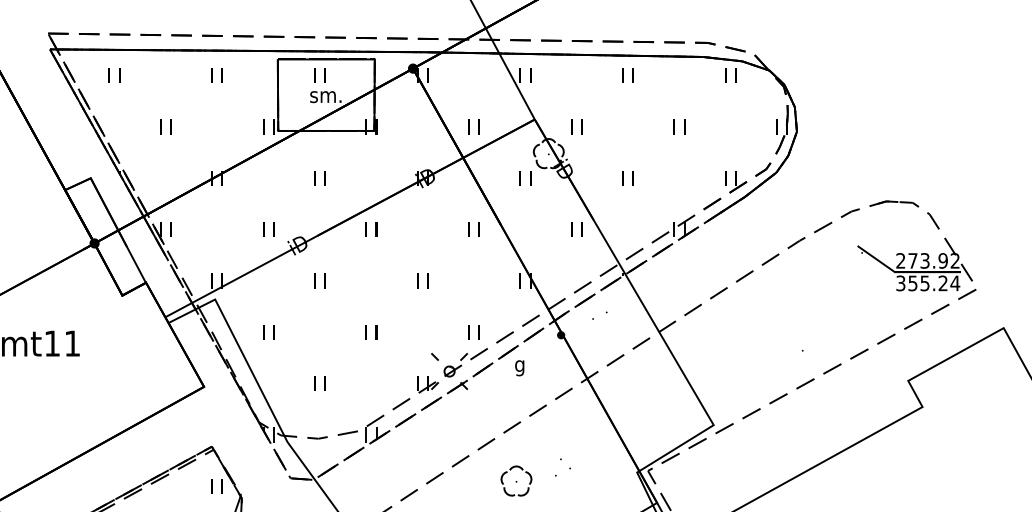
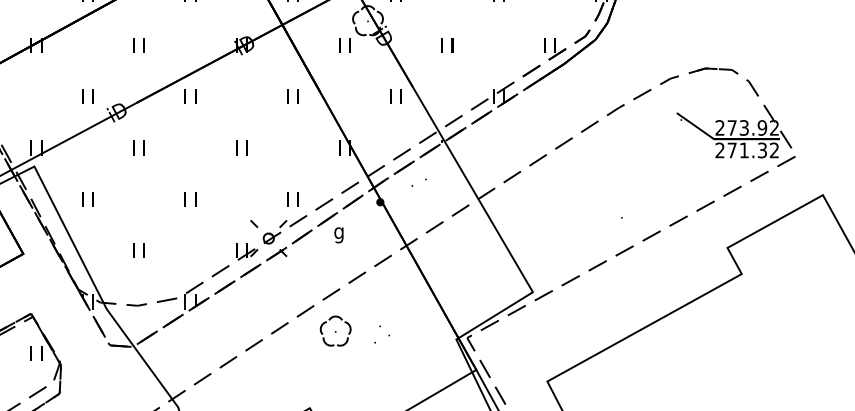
text: (928, 283) -> (747, 150), 355.24 -> 271.32
part: (516, 480) -> (335, 330), moved

